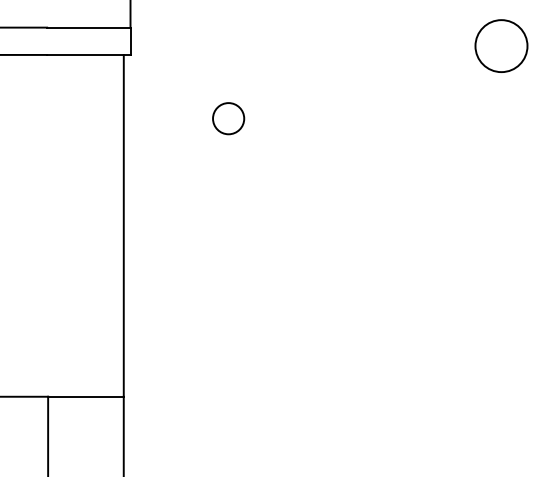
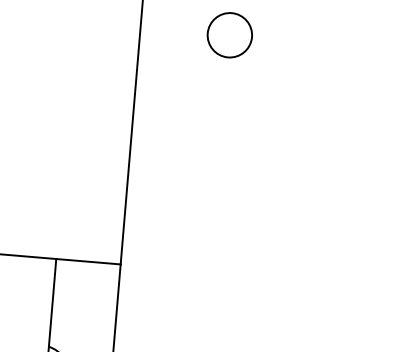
circle: (228, 118) -> (229, 34), size x1.67

